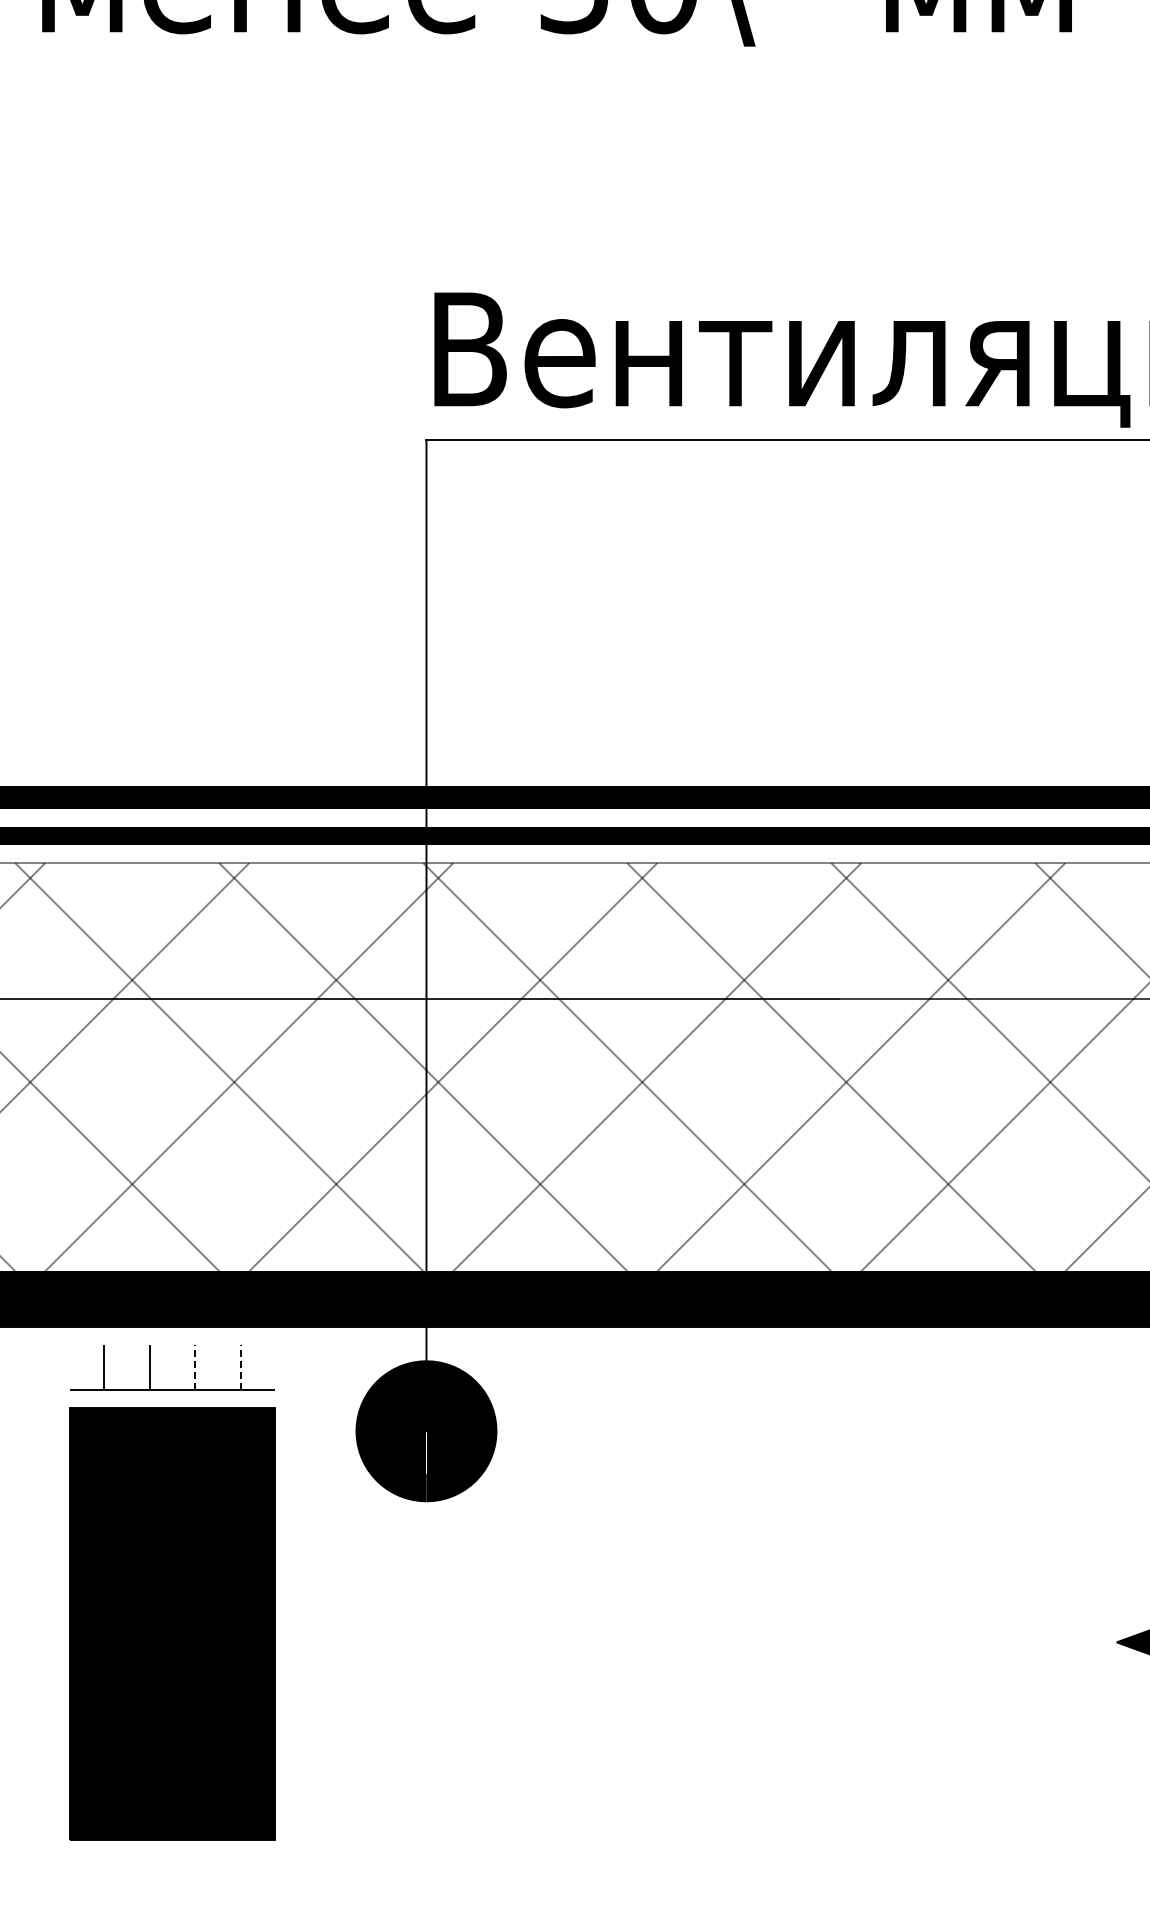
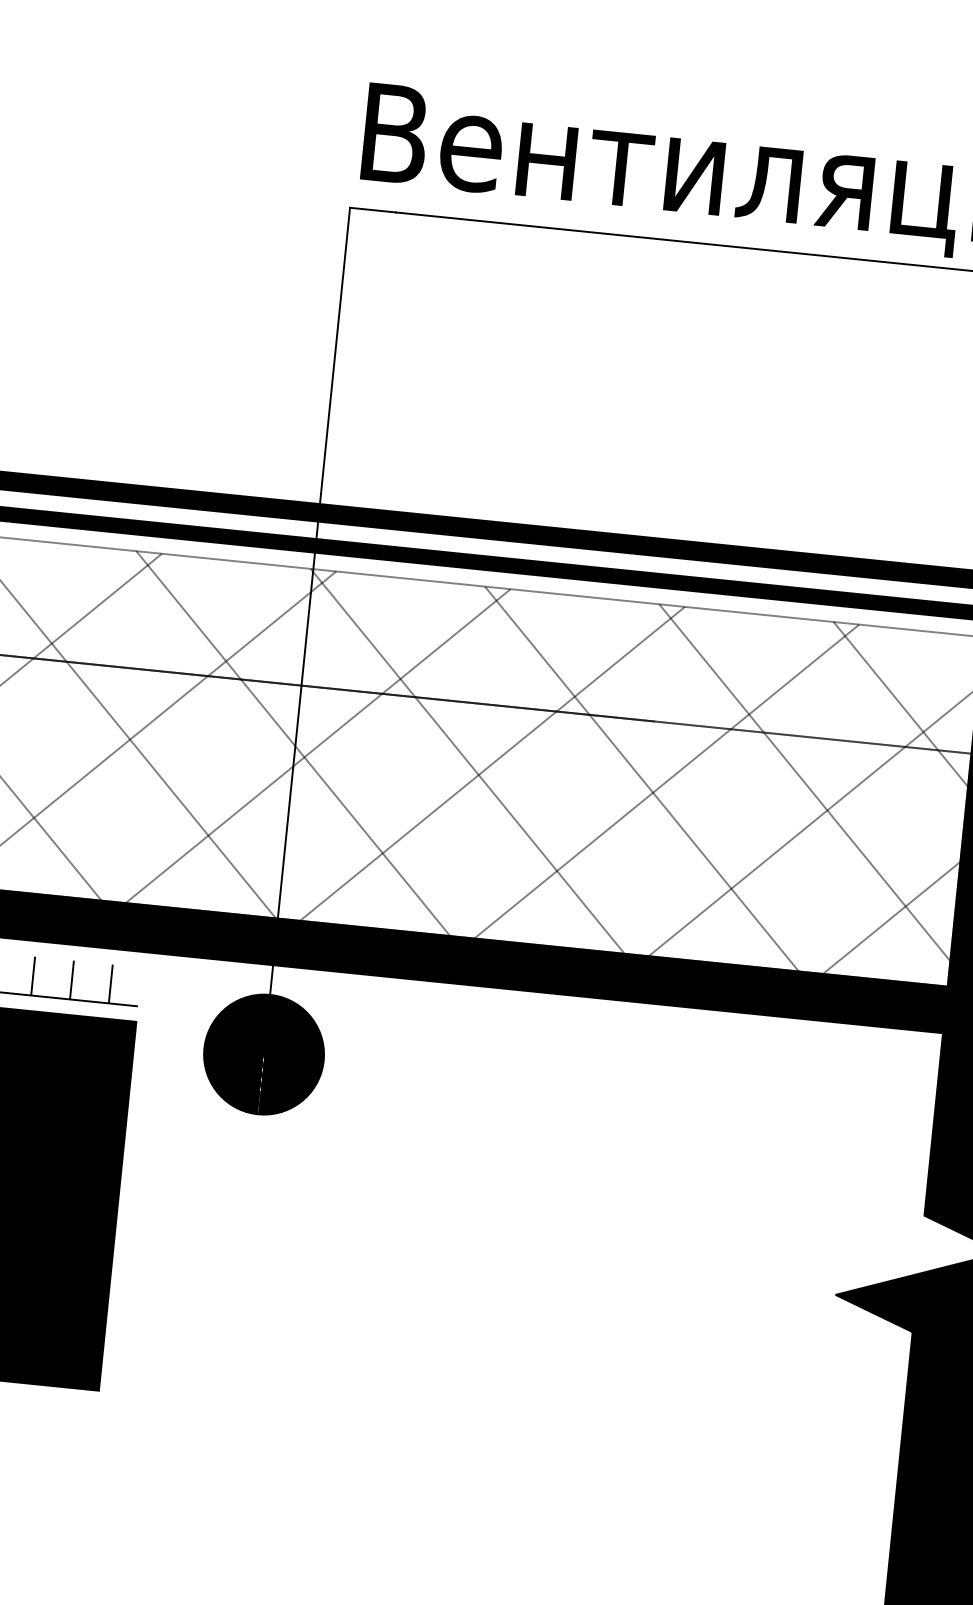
line: (195, 1367) -> (72, 980), dashed -> solid
line: (240, 1367) -> (110, 983), dashed -> solid

